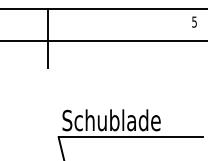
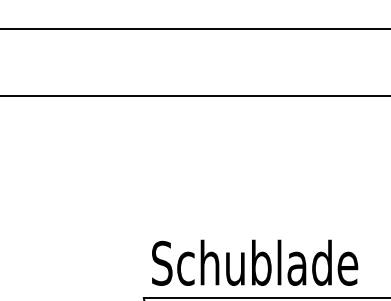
line: (47, 38) -> (120, 91), removed

